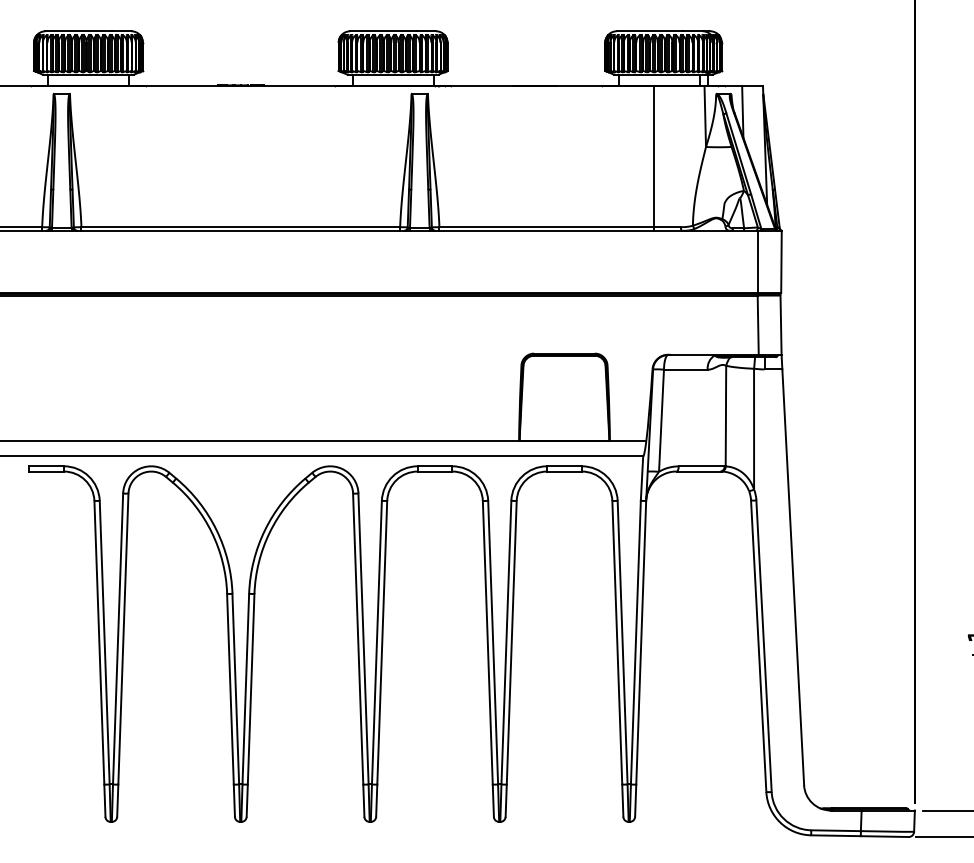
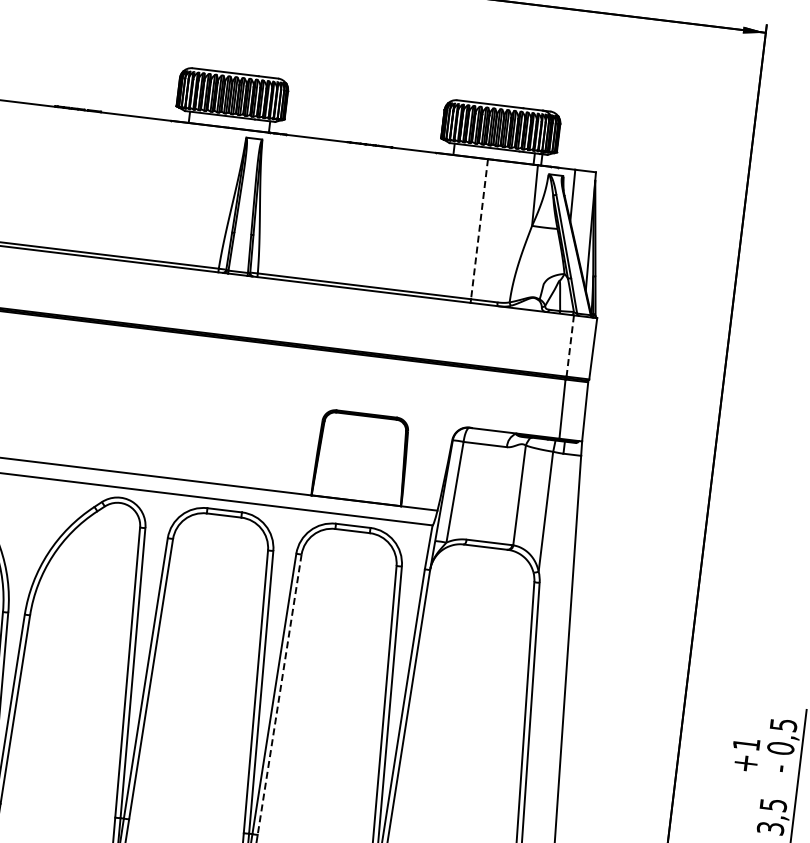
line: (654, 156) -> (479, 229), solid -> dashed
line: (758, 261) -> (570, 345), solid -> dashed
line: (511, 642) -> (279, 694), solid -> dashed

